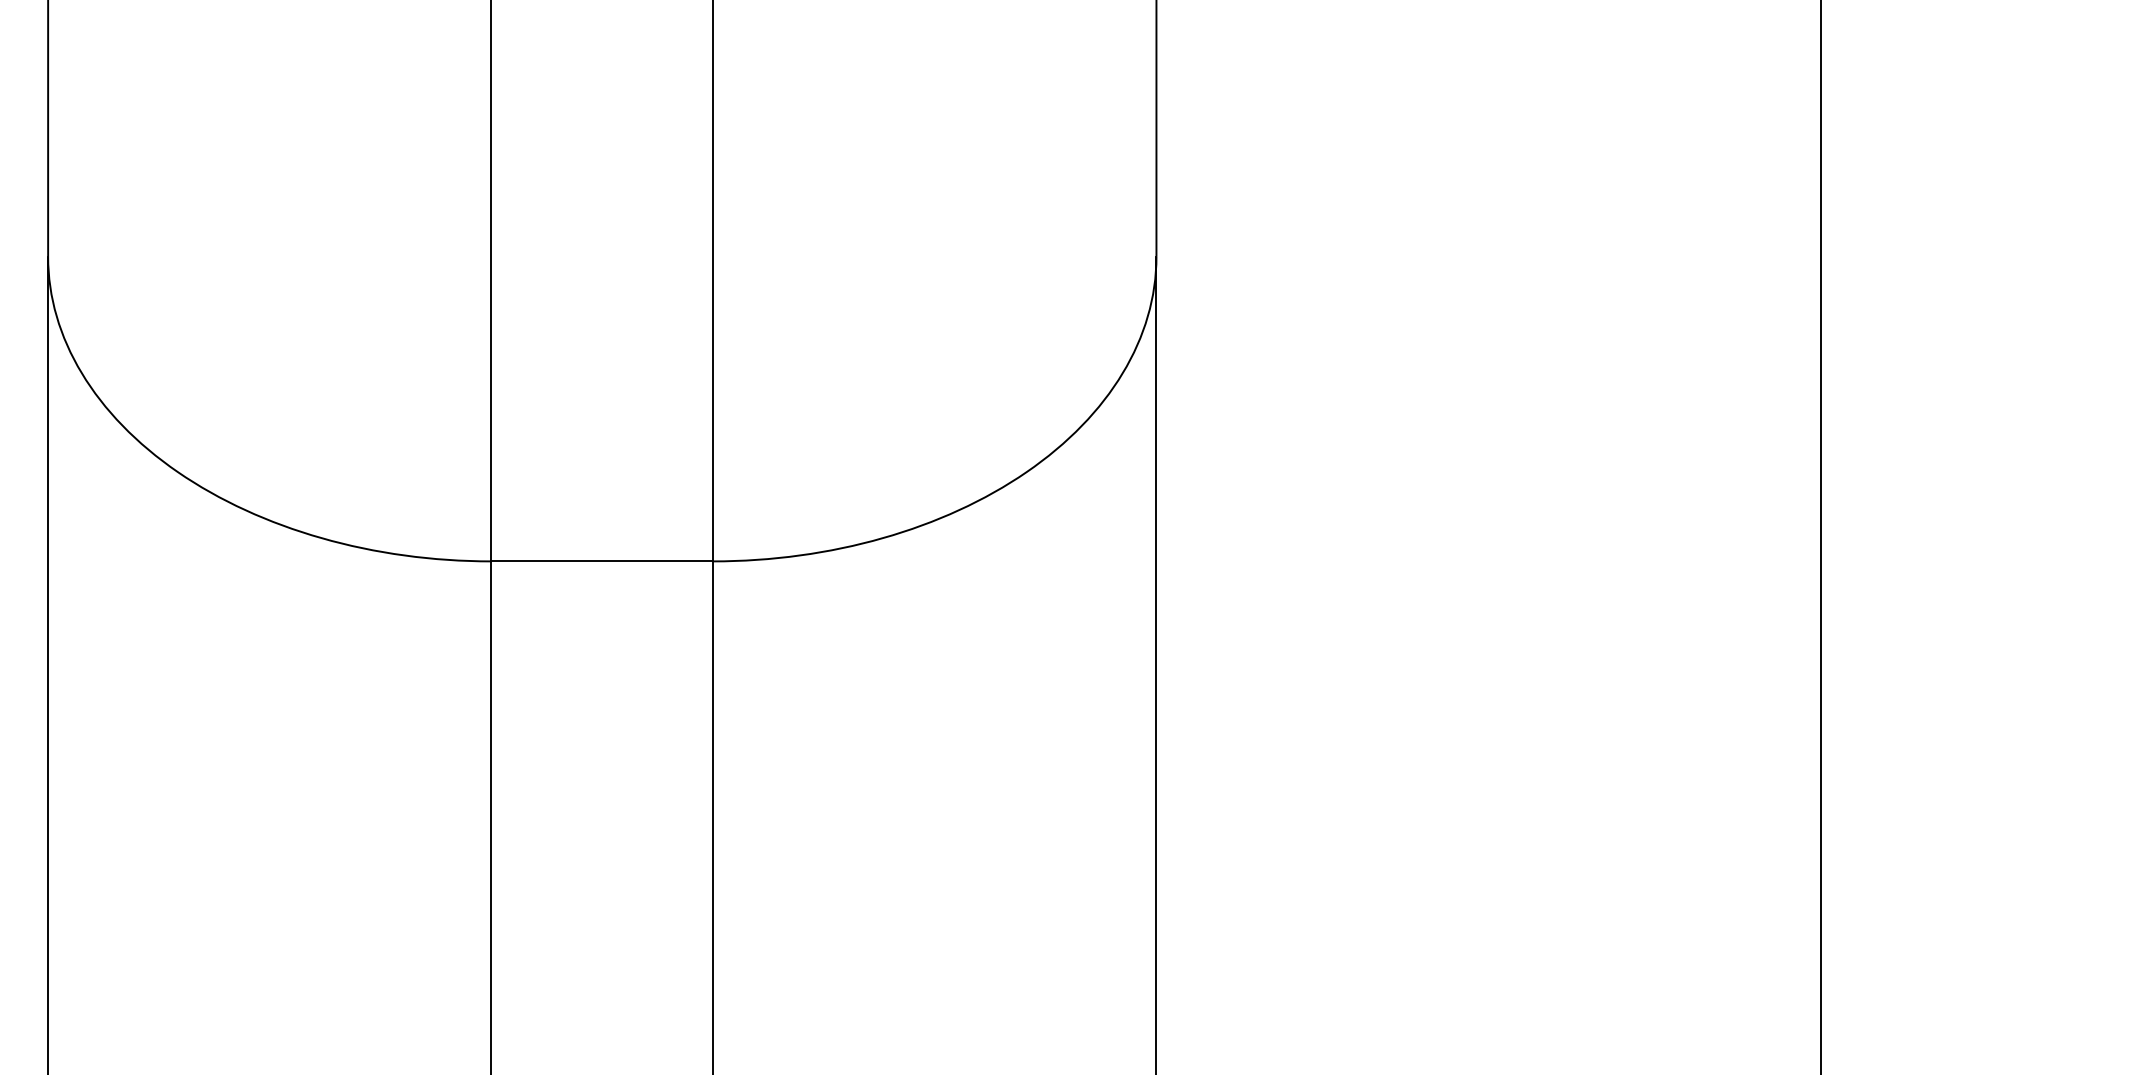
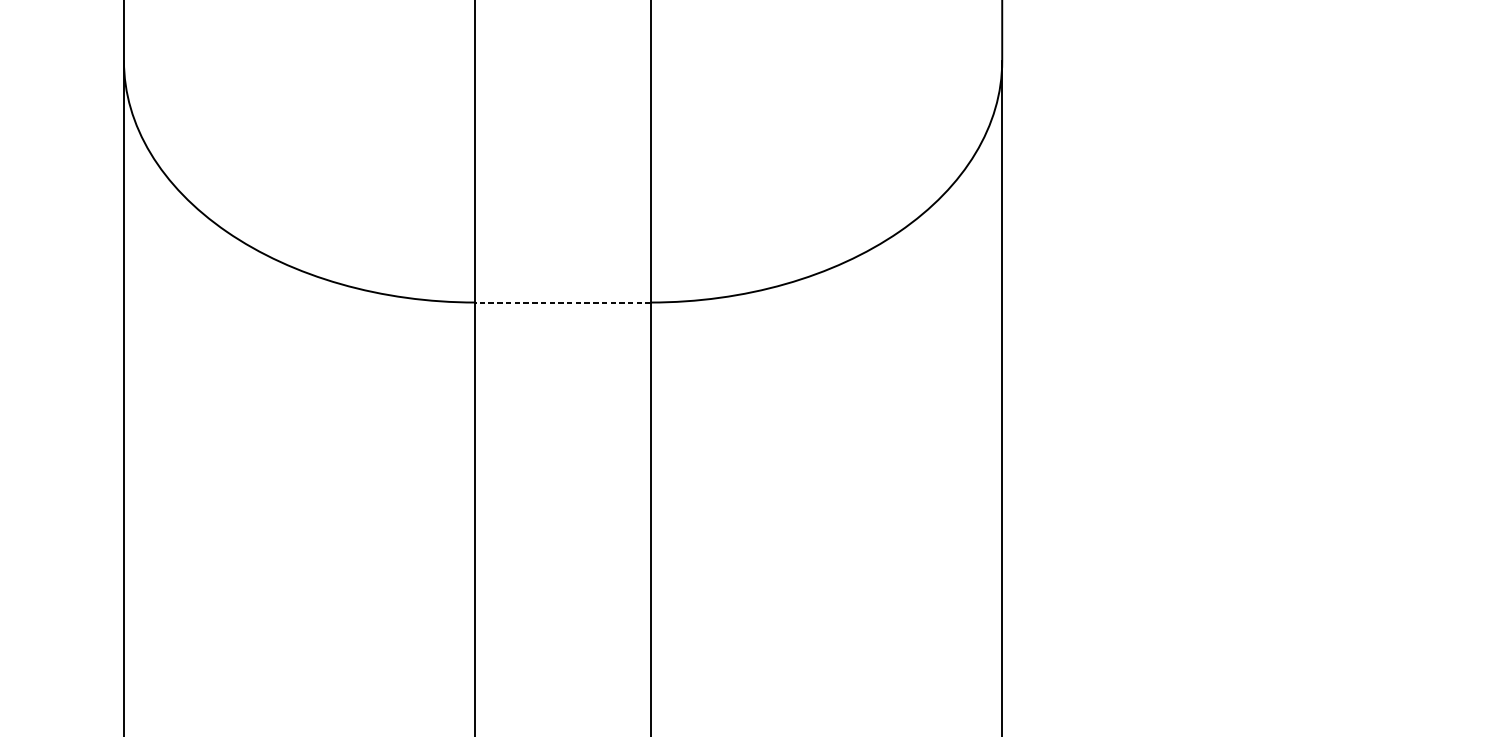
line: (602, 561) -> (563, 302), solid -> dashed

